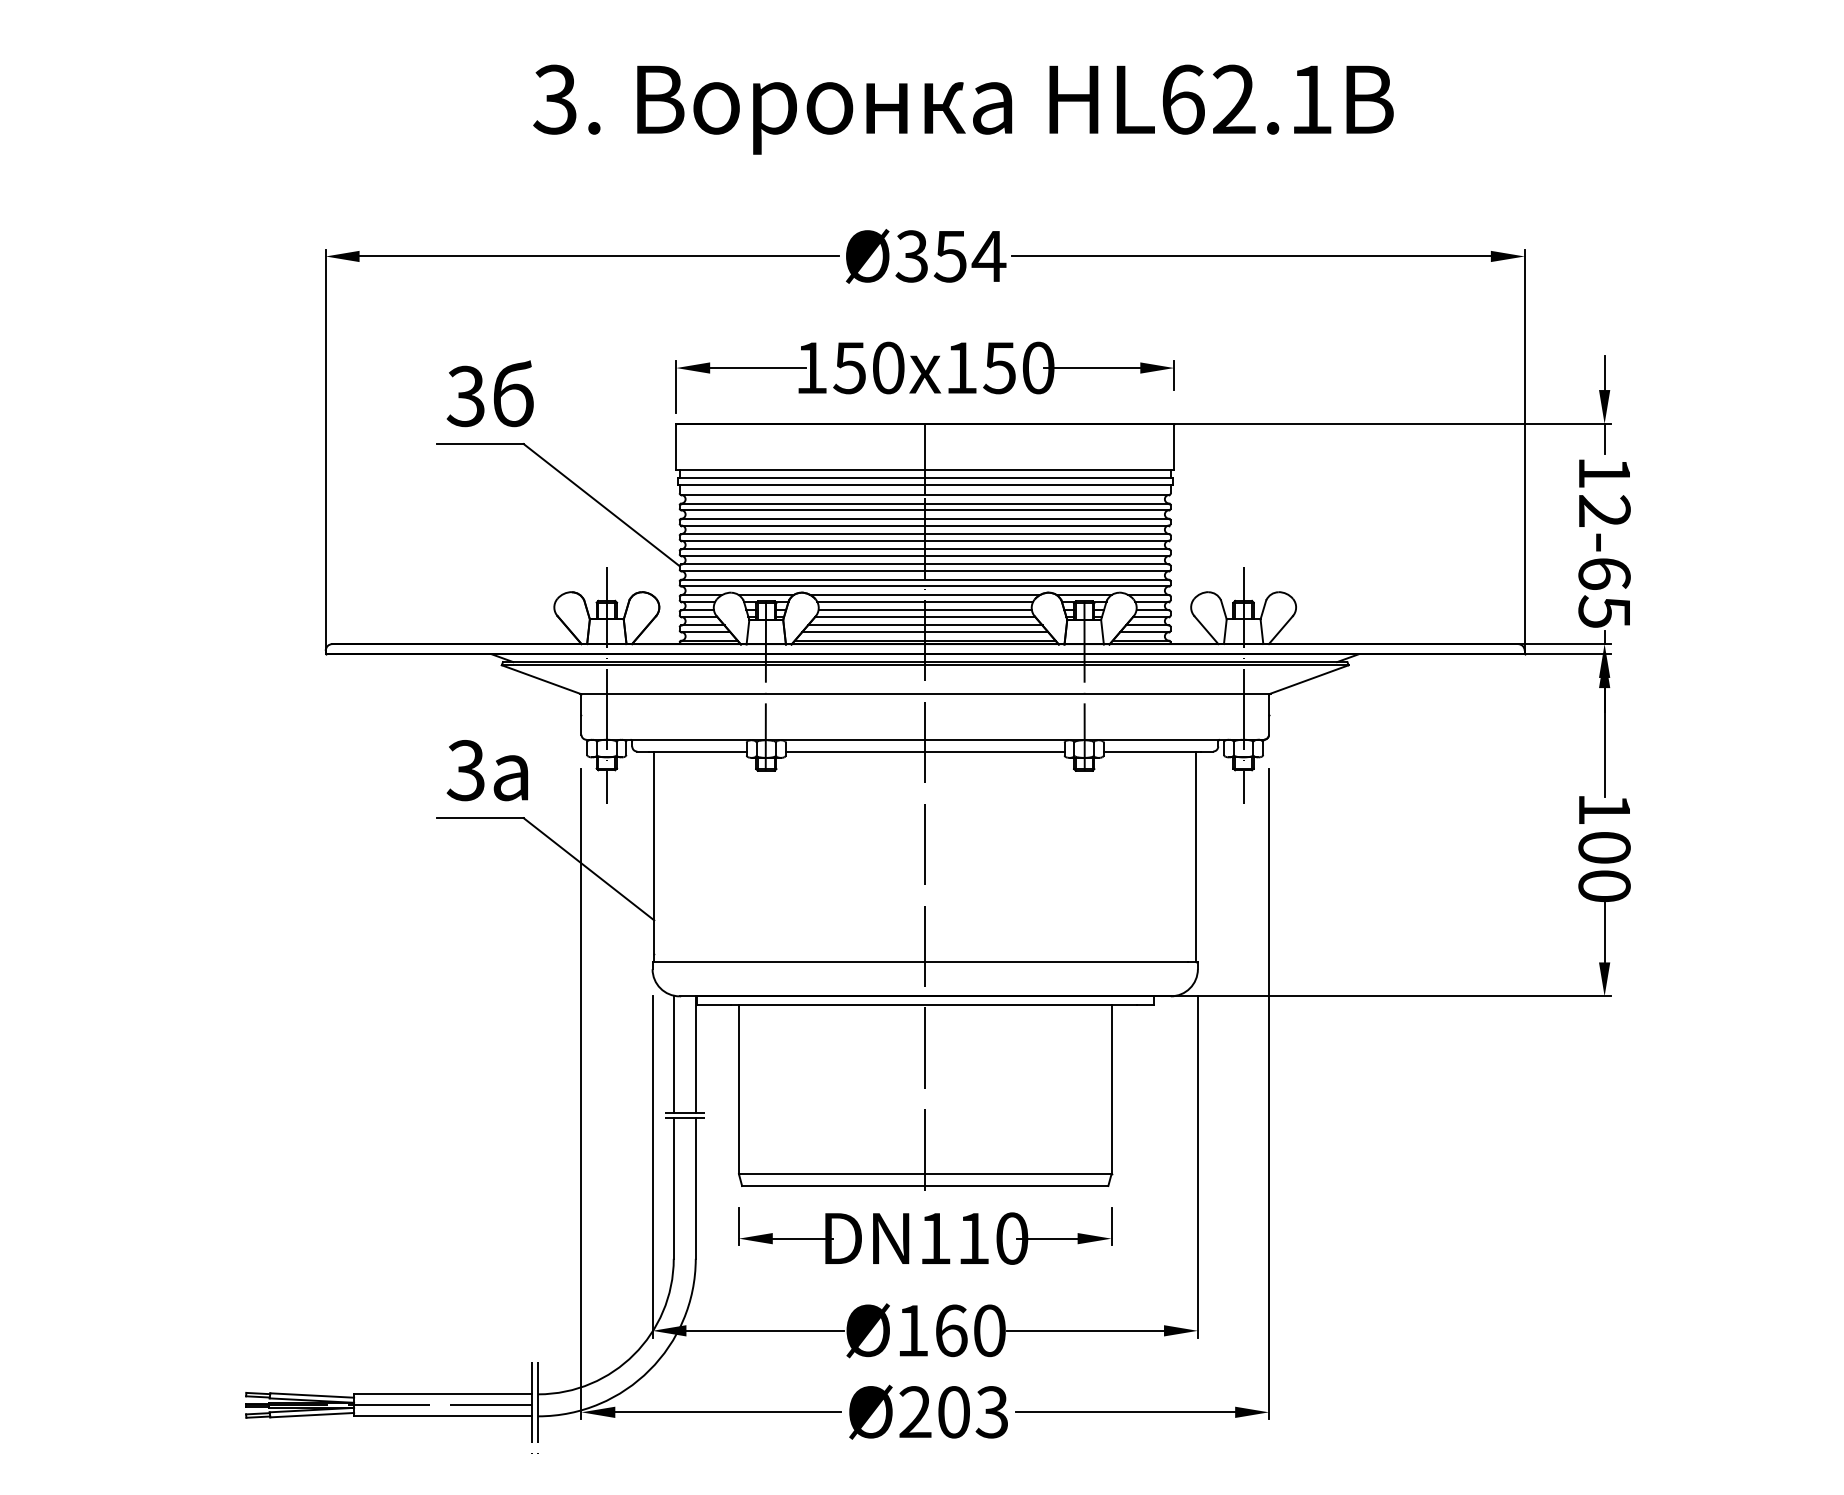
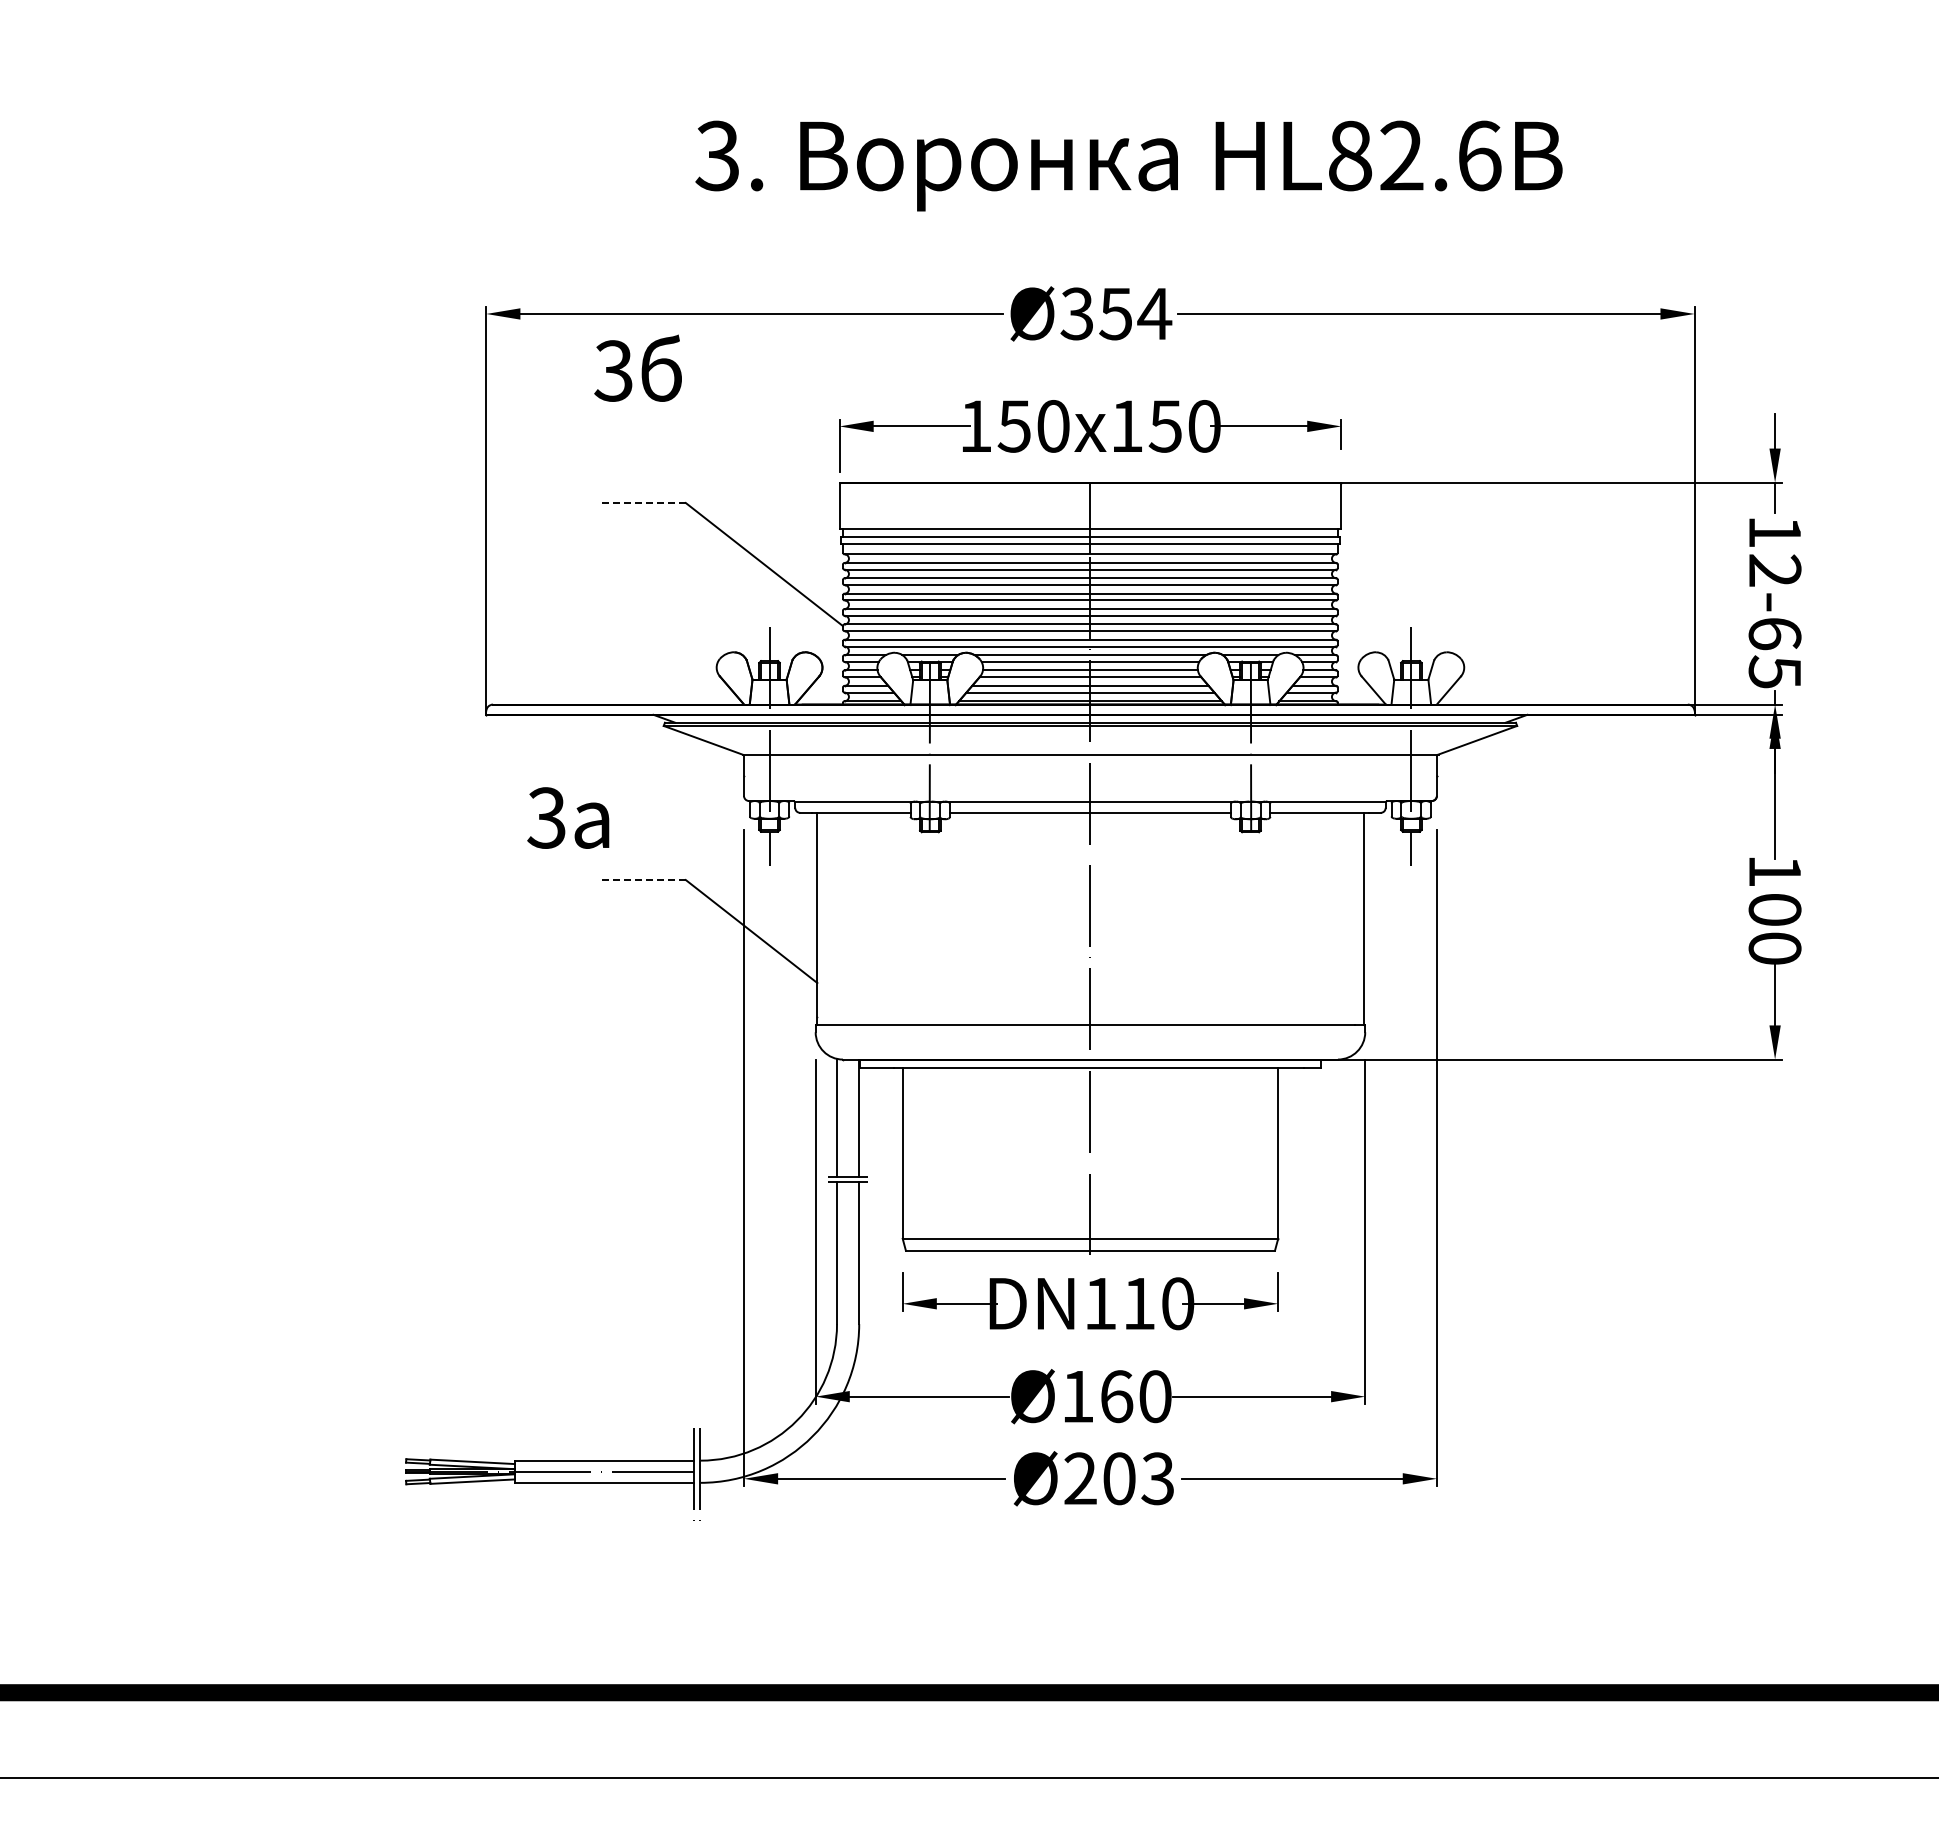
text: (1247, 99) -> (1415, 155), HL62.1B -> HL82.6B
text: (489, 392) -> (637, 367), moved
line: (480, 444) -> (642, 503), solid -> dashed
text: (487, 770) -> (568, 817), moved
line: (480, 818) -> (642, 880), solid -> dashed

